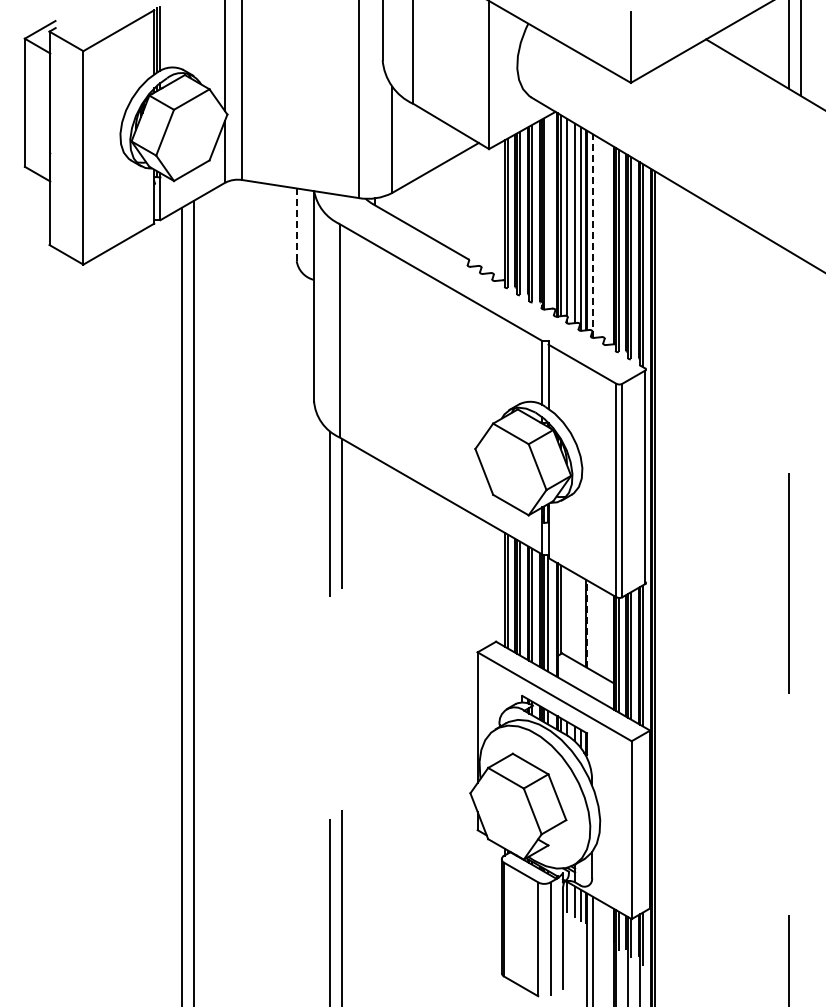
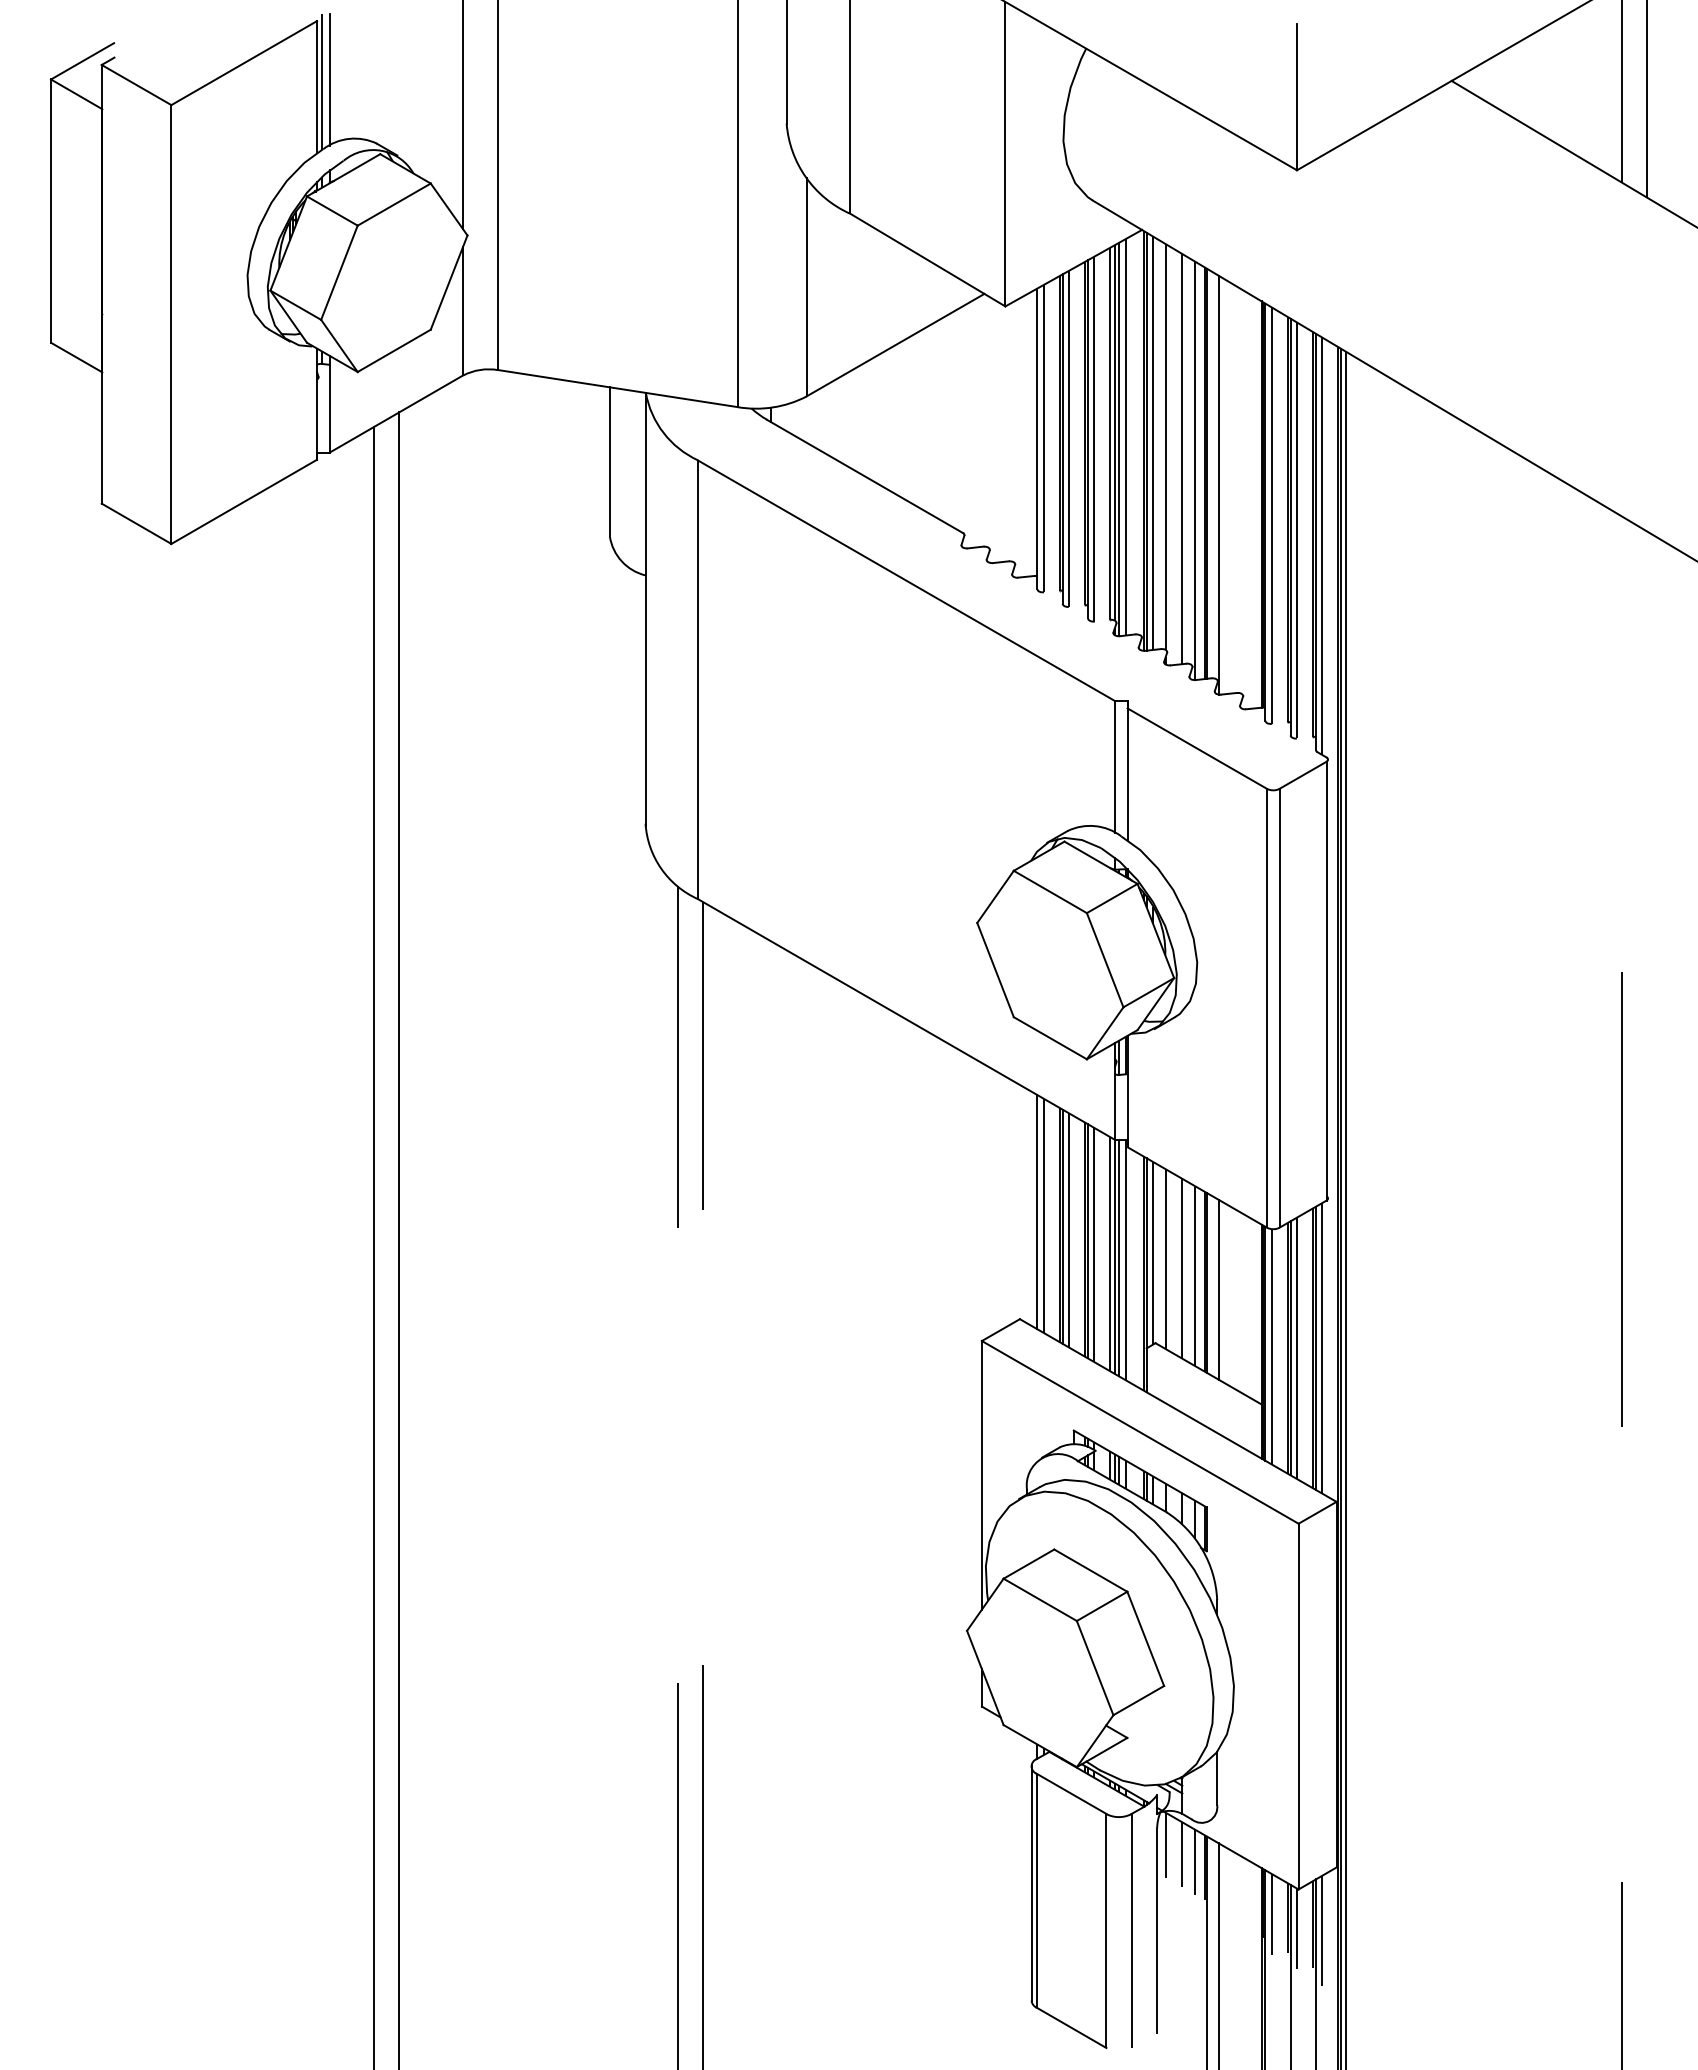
line: (547, 212) -> (1125, 436), added
line: (296, 225) -> (609, 463), dashed -> solid
line: (592, 236) -> (1218, 486), dashed -> solid
line: (567, 612) -> (1166, 1259), added
line: (575, 616) -> (1183, 1267), added
line: (581, 620) -> (1195, 1275), added
line: (587, 624) -> (1207, 1283), dashed -> solid
line: (592, 627) -> (1218, 1289), added

